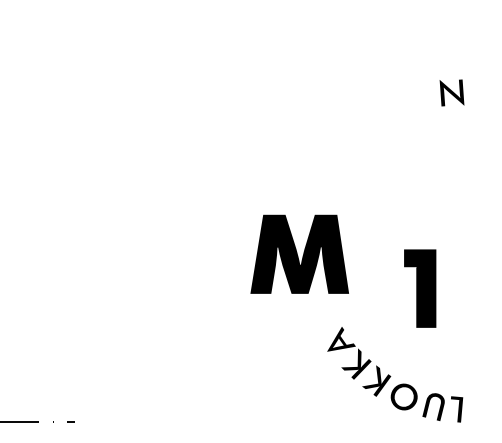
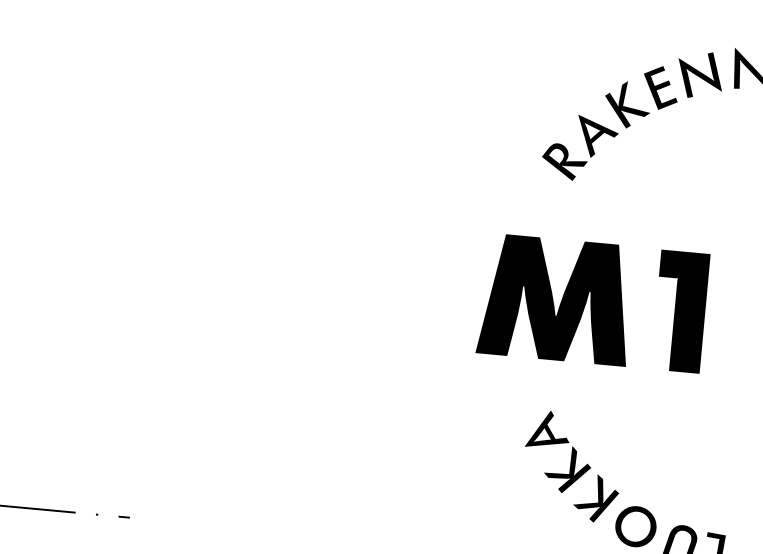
part: (377, 129) -> (633, 114), added
part: (299, 253) -> (555, 298), moved
part: (420, 288) -> (680, 311), moved

